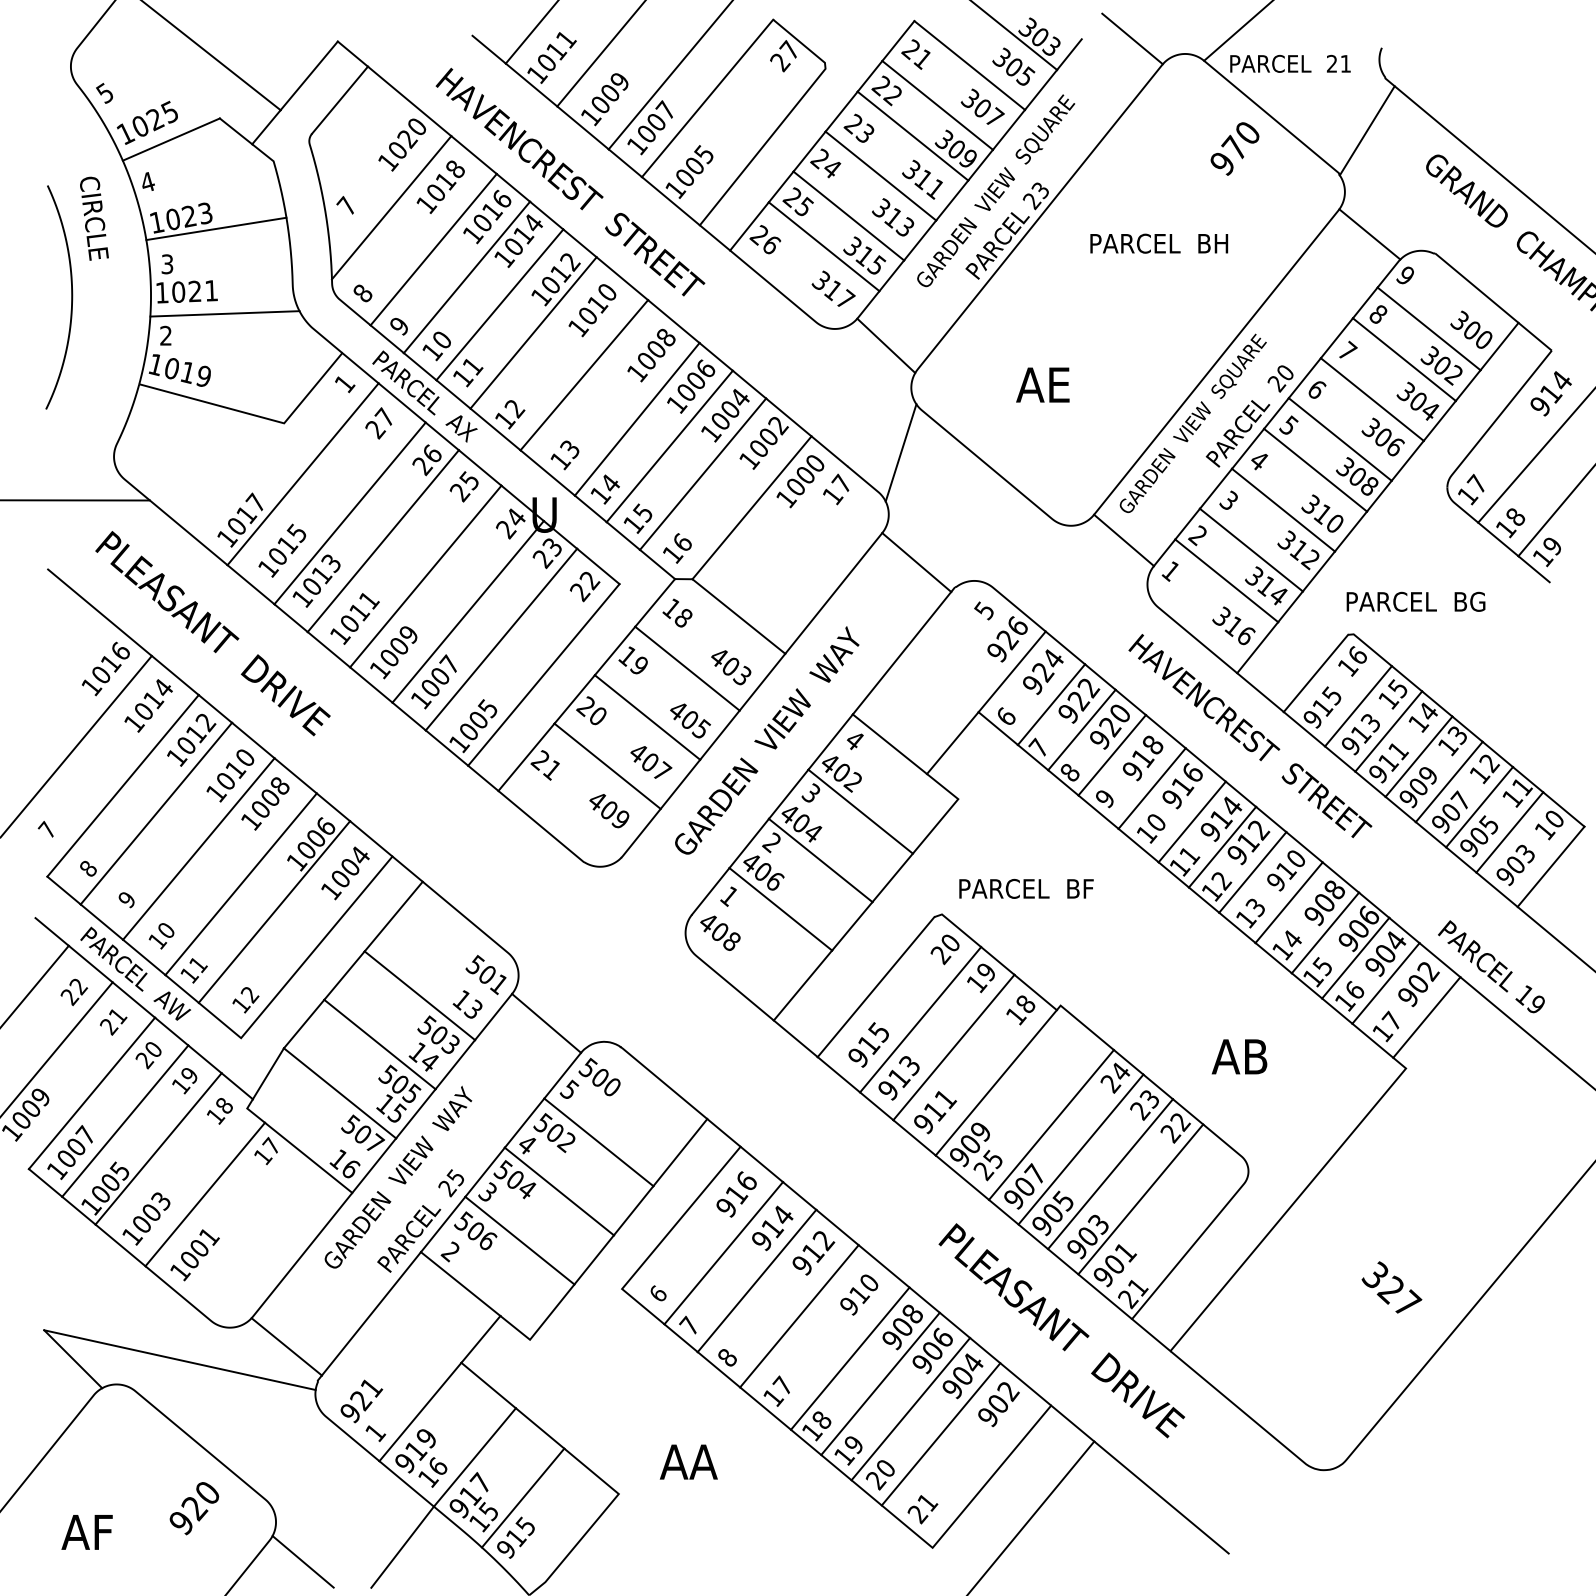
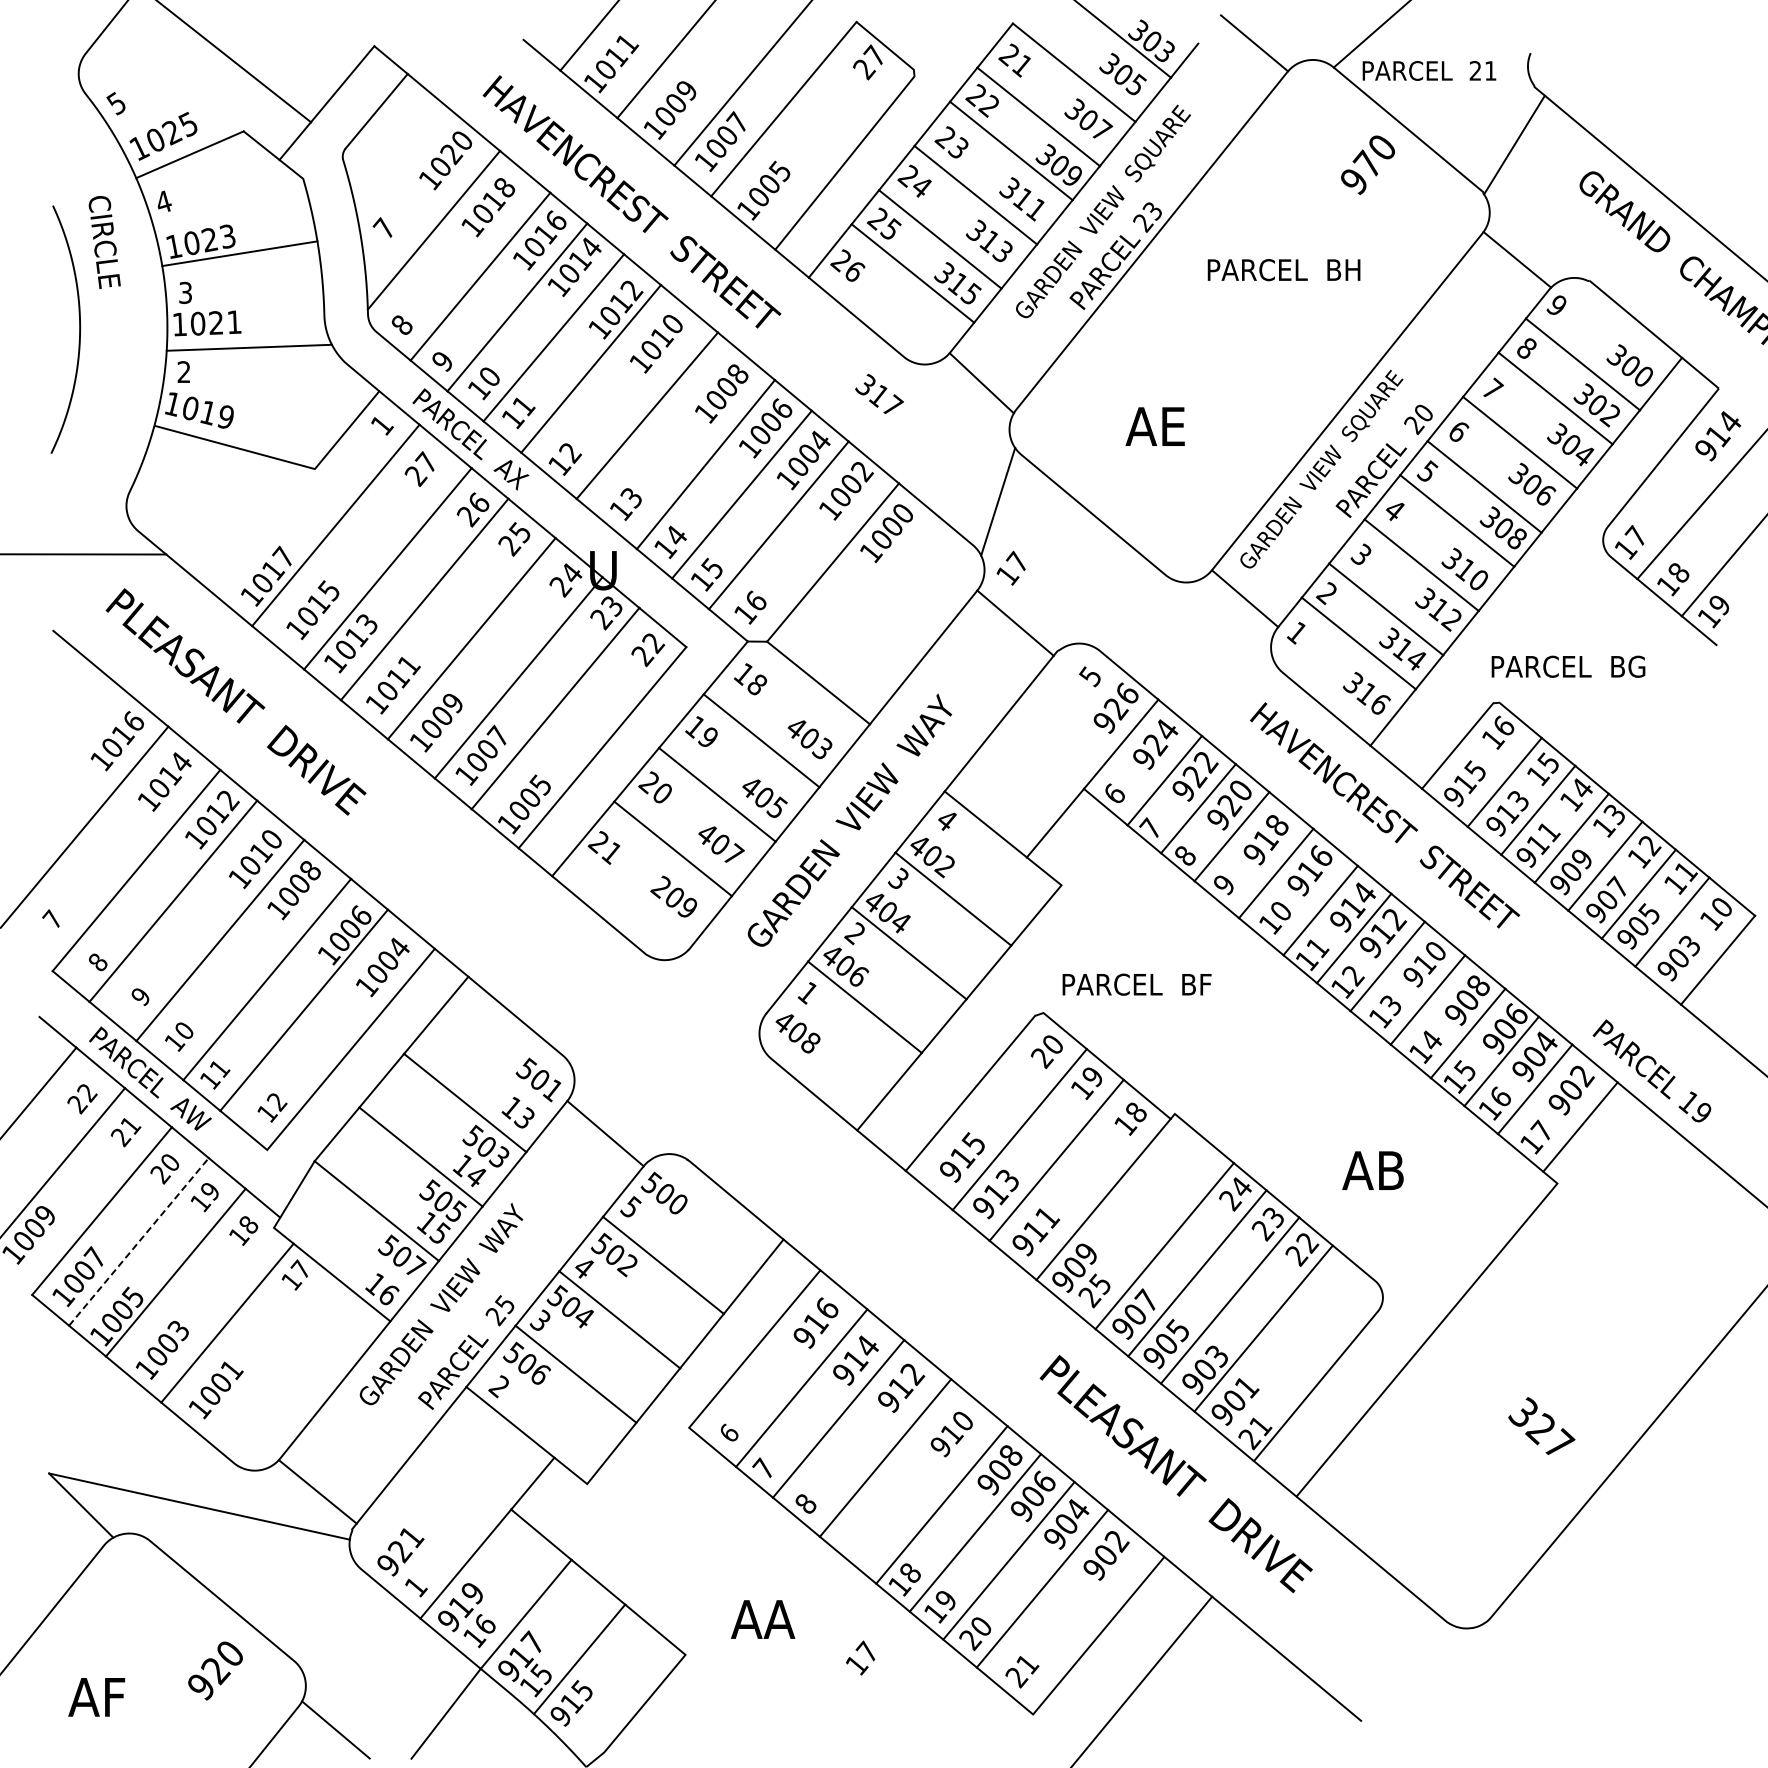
text: (833, 288) -> (879, 393), moved
text: (835, 488) -> (1010, 567), moved
text: (596, 800) -> (660, 886), 409 -> 209
line: (125, 1120) -> (139, 1241), solid -> dashed
text: (776, 1390) -> (860, 1657), moved

